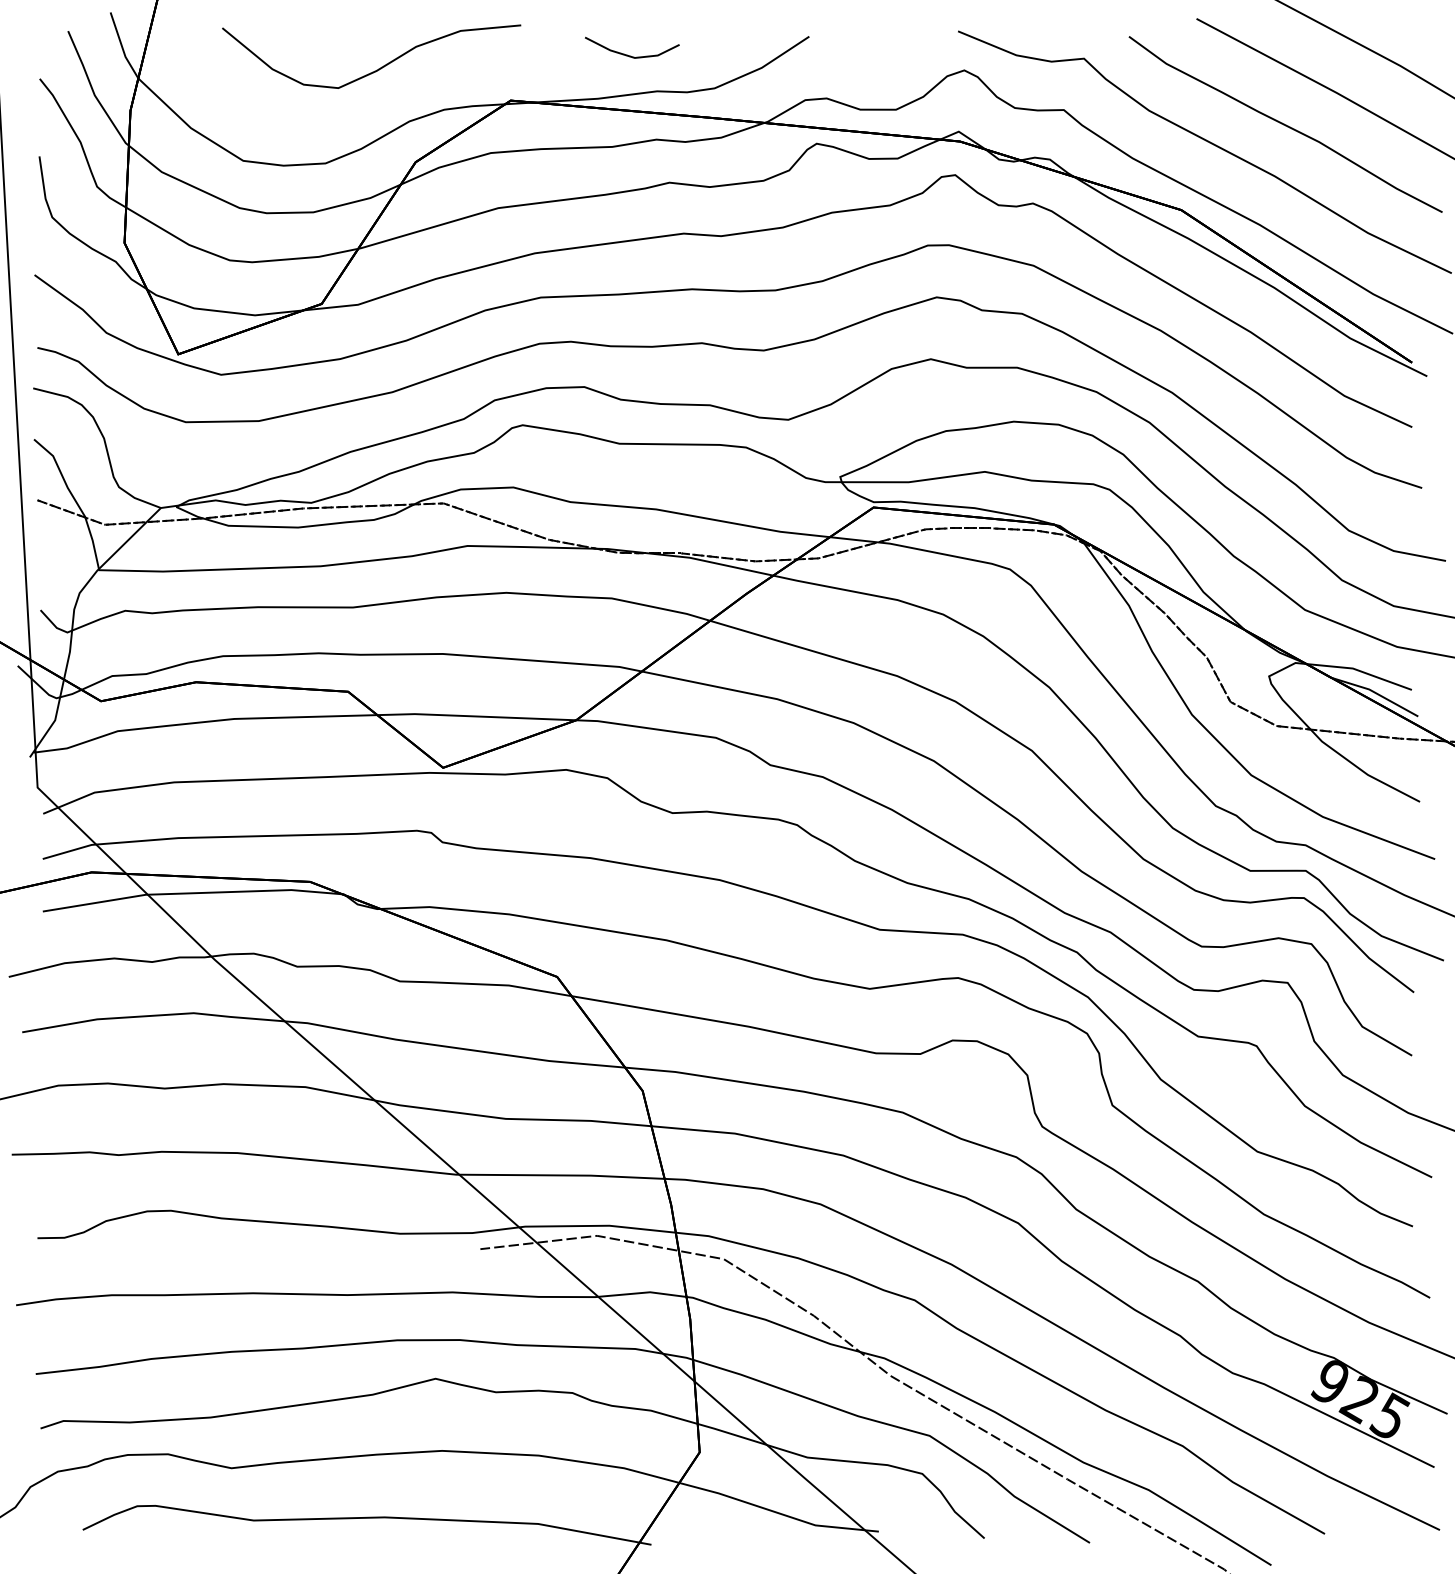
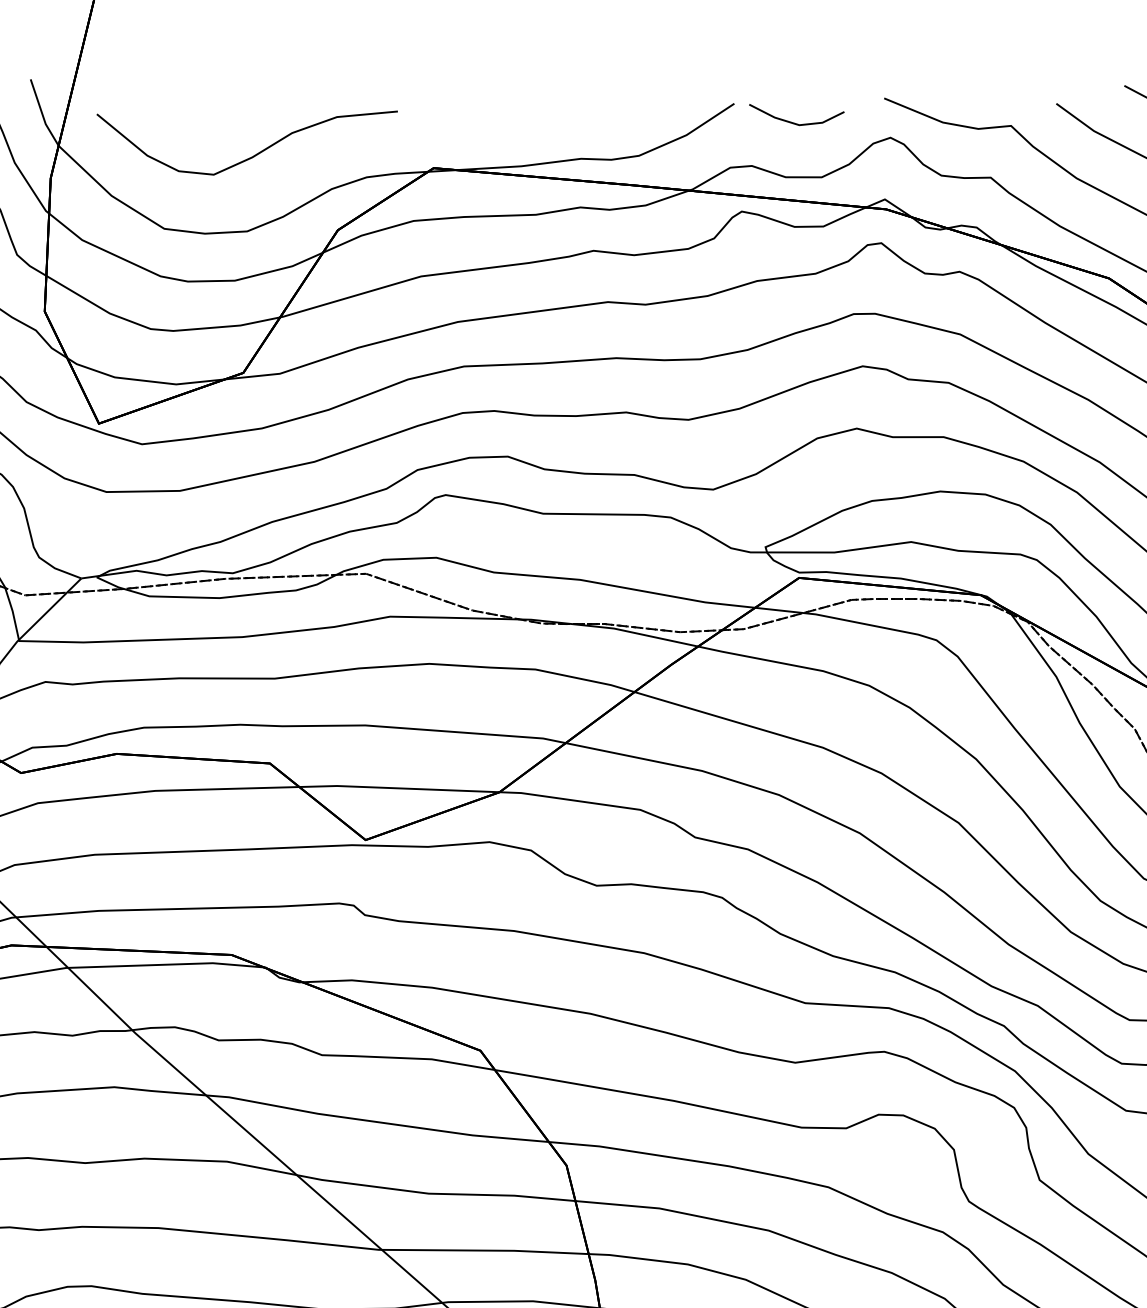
line: (630, 55) -> (794, 122), moved
curve: (378, 68) -> (254, 154), moved

